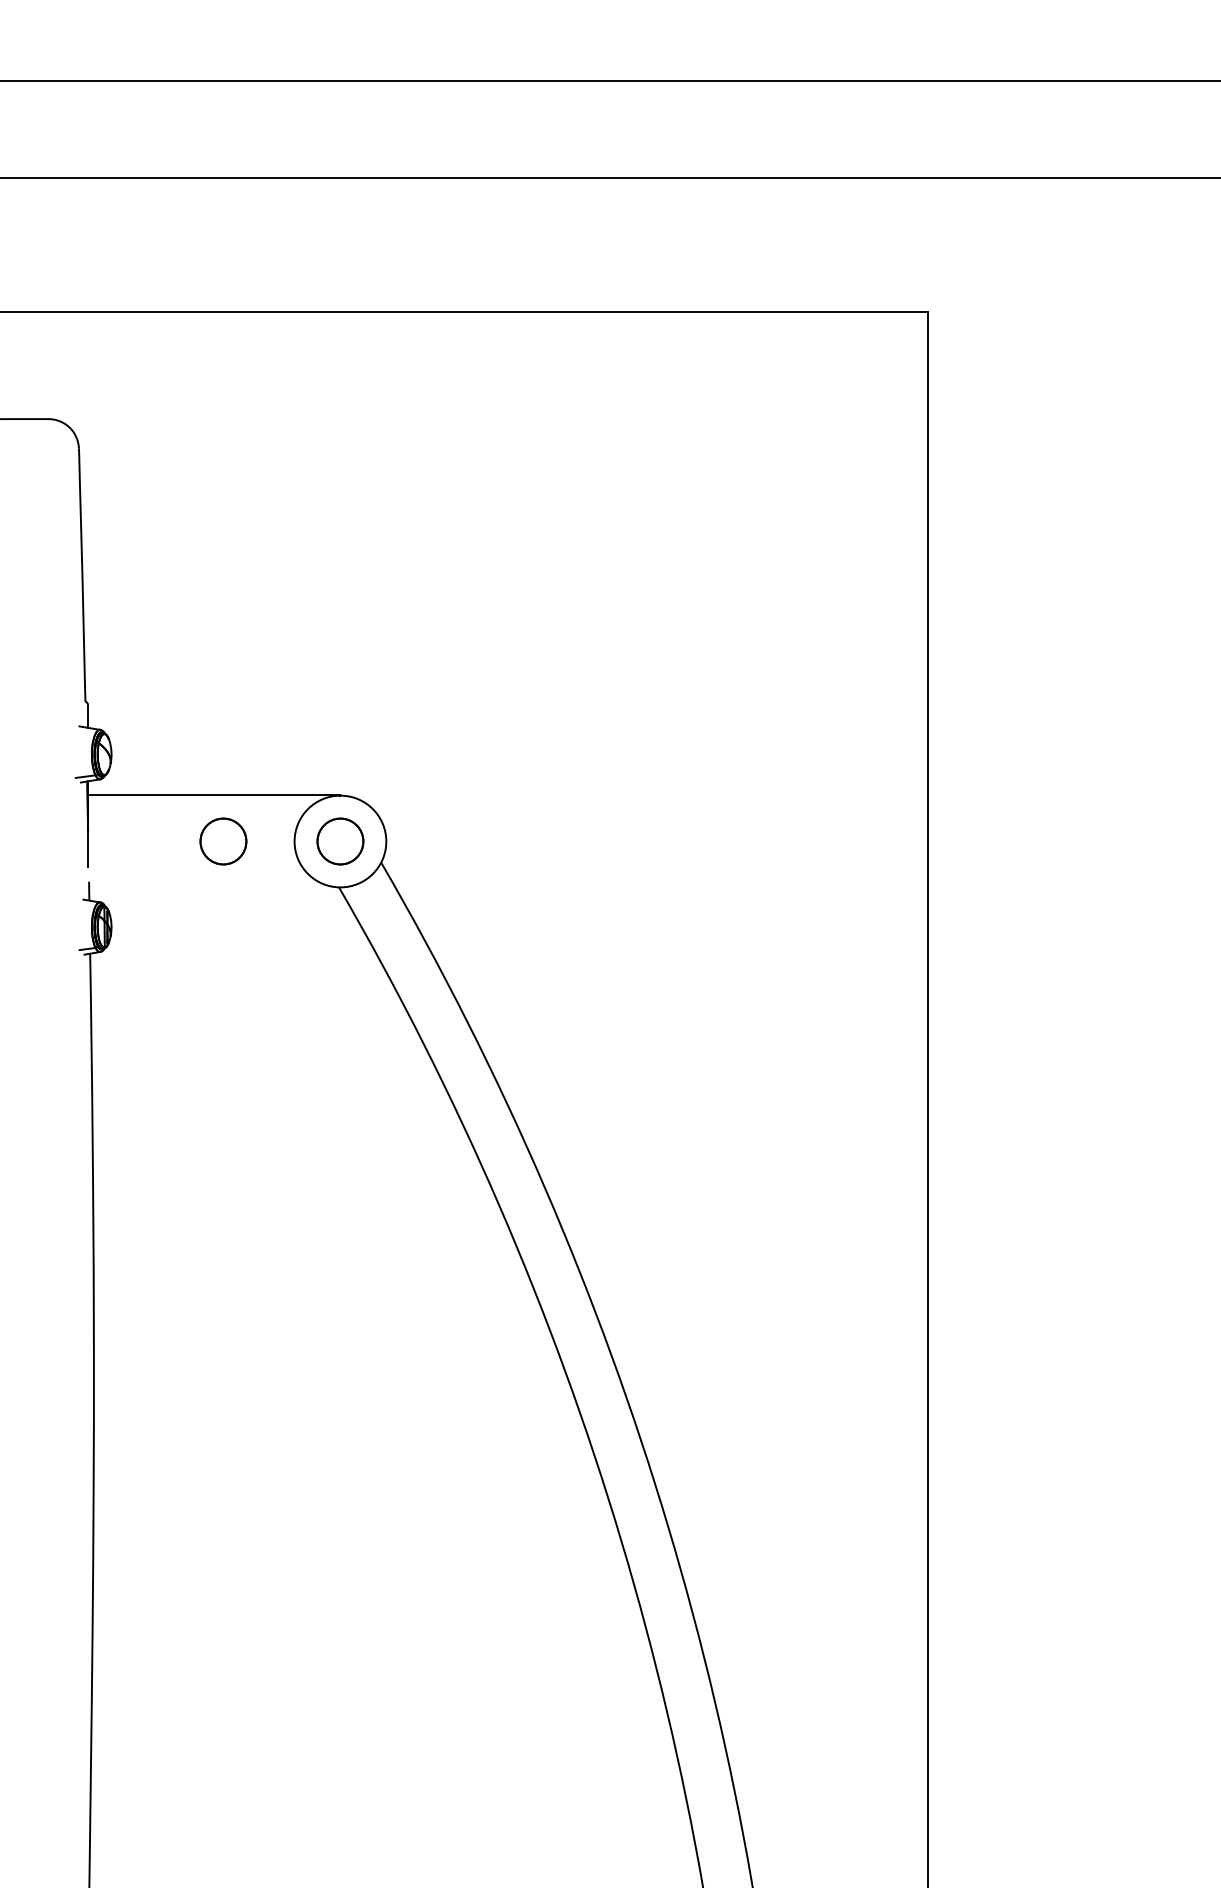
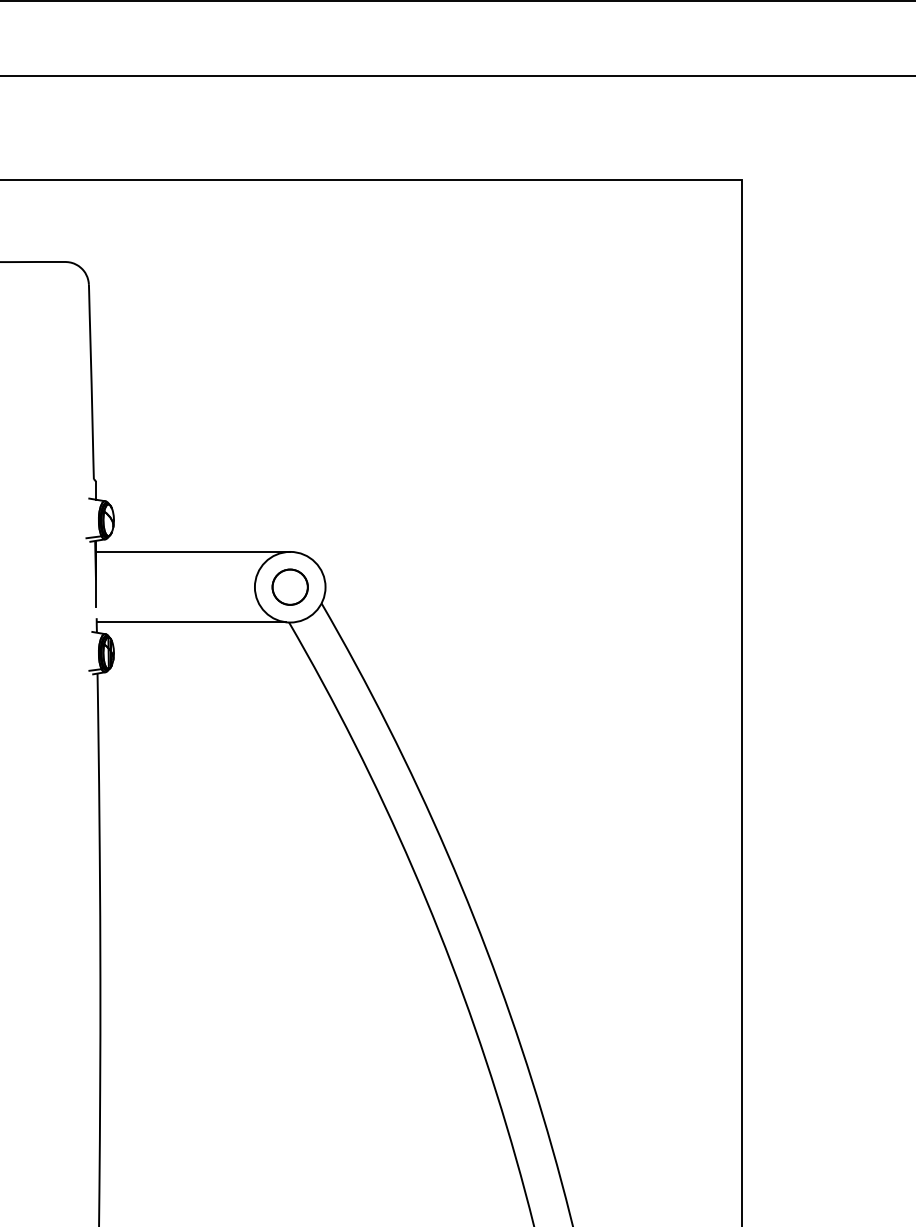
part: (223, 841) -> (200, 587), removed
line: (211, 886) -> (190, 621), added

